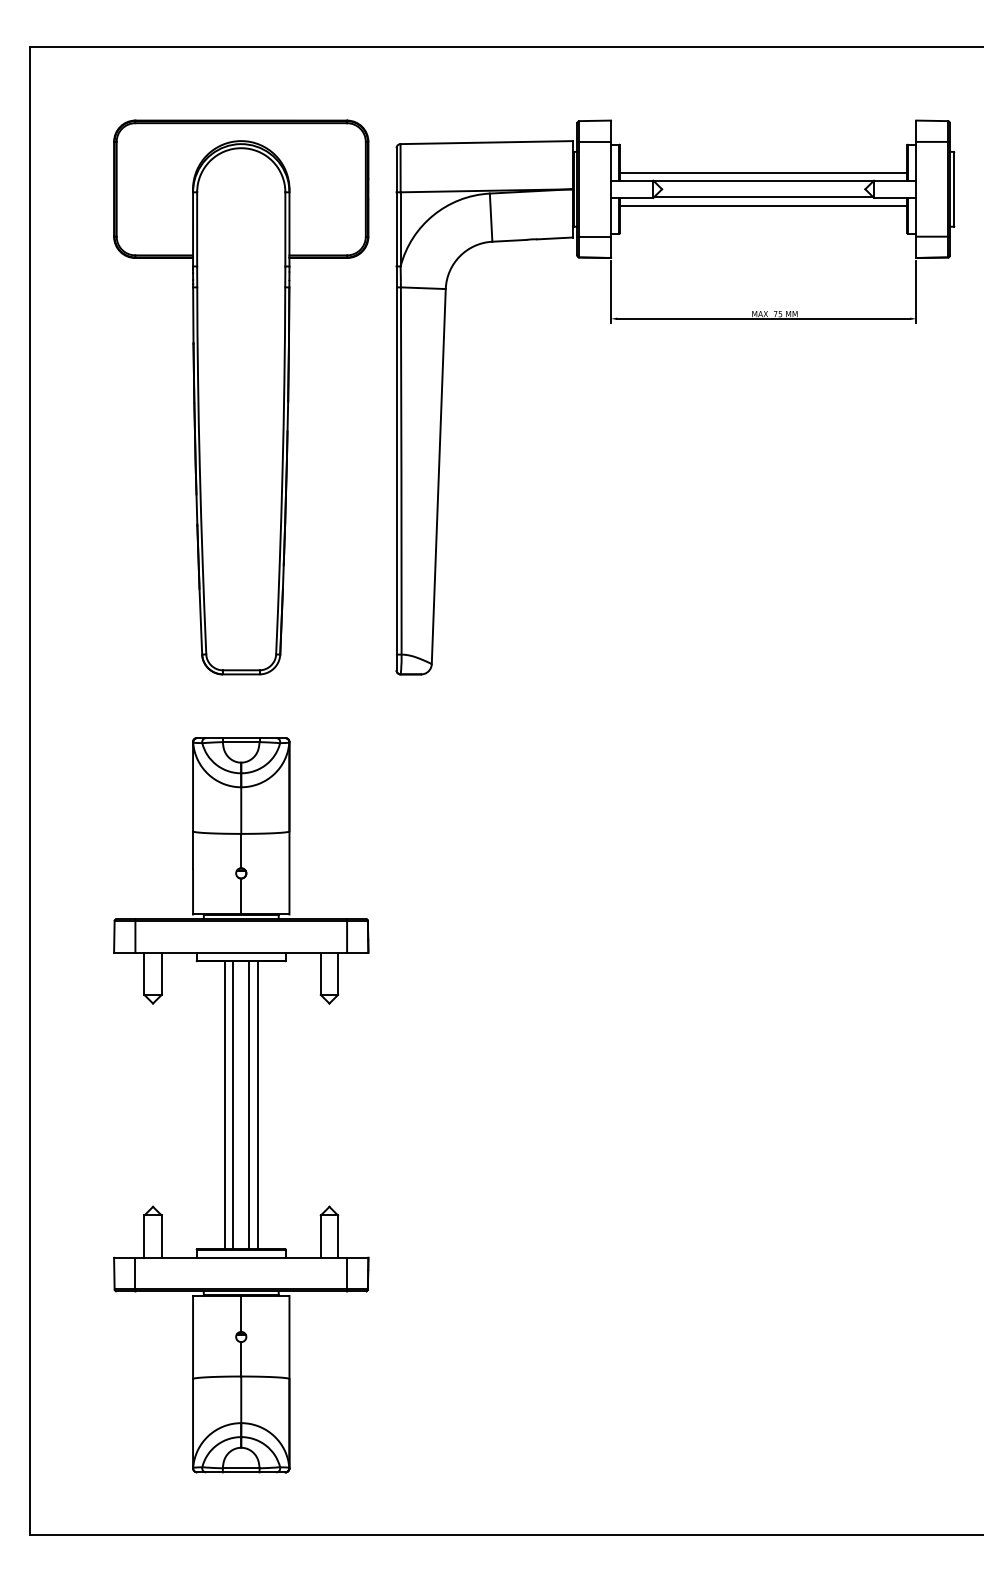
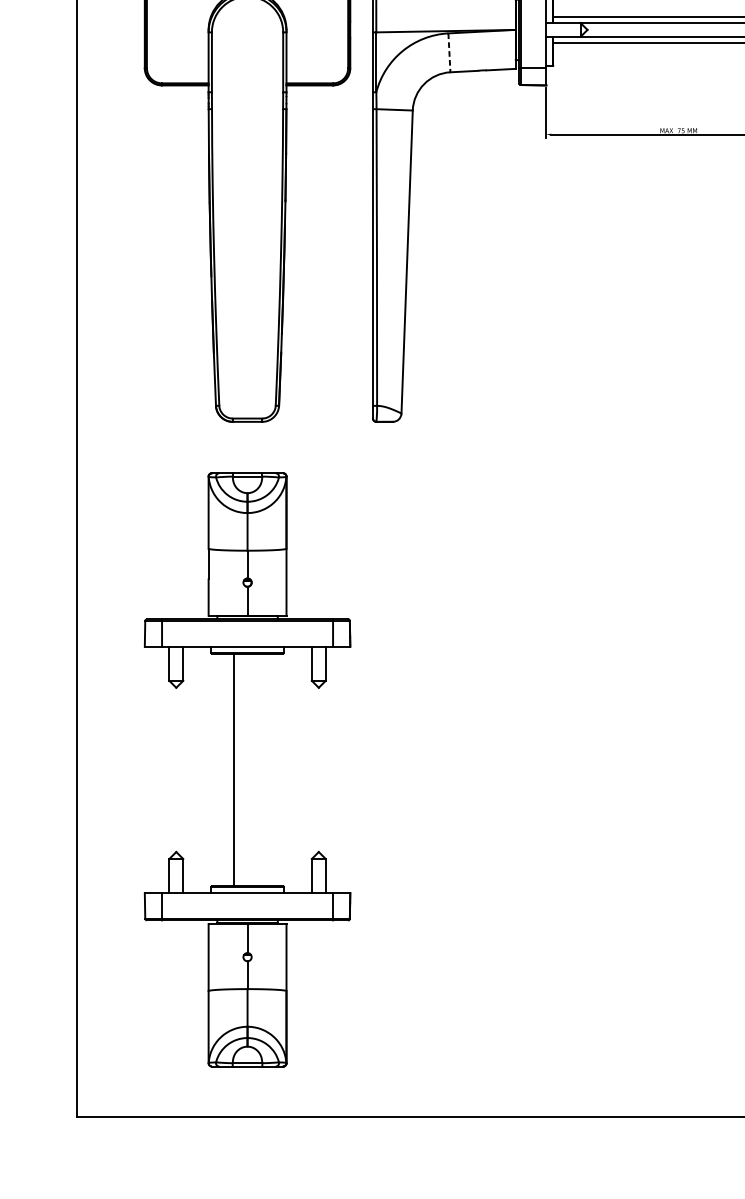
line: (491, 218) -> (449, 53), solid -> dashed
line: (233, 1105) -> (241, 770), removed
line: (249, 1105) -> (254, 770), removed
line: (257, 1105) -> (260, 770), removed

